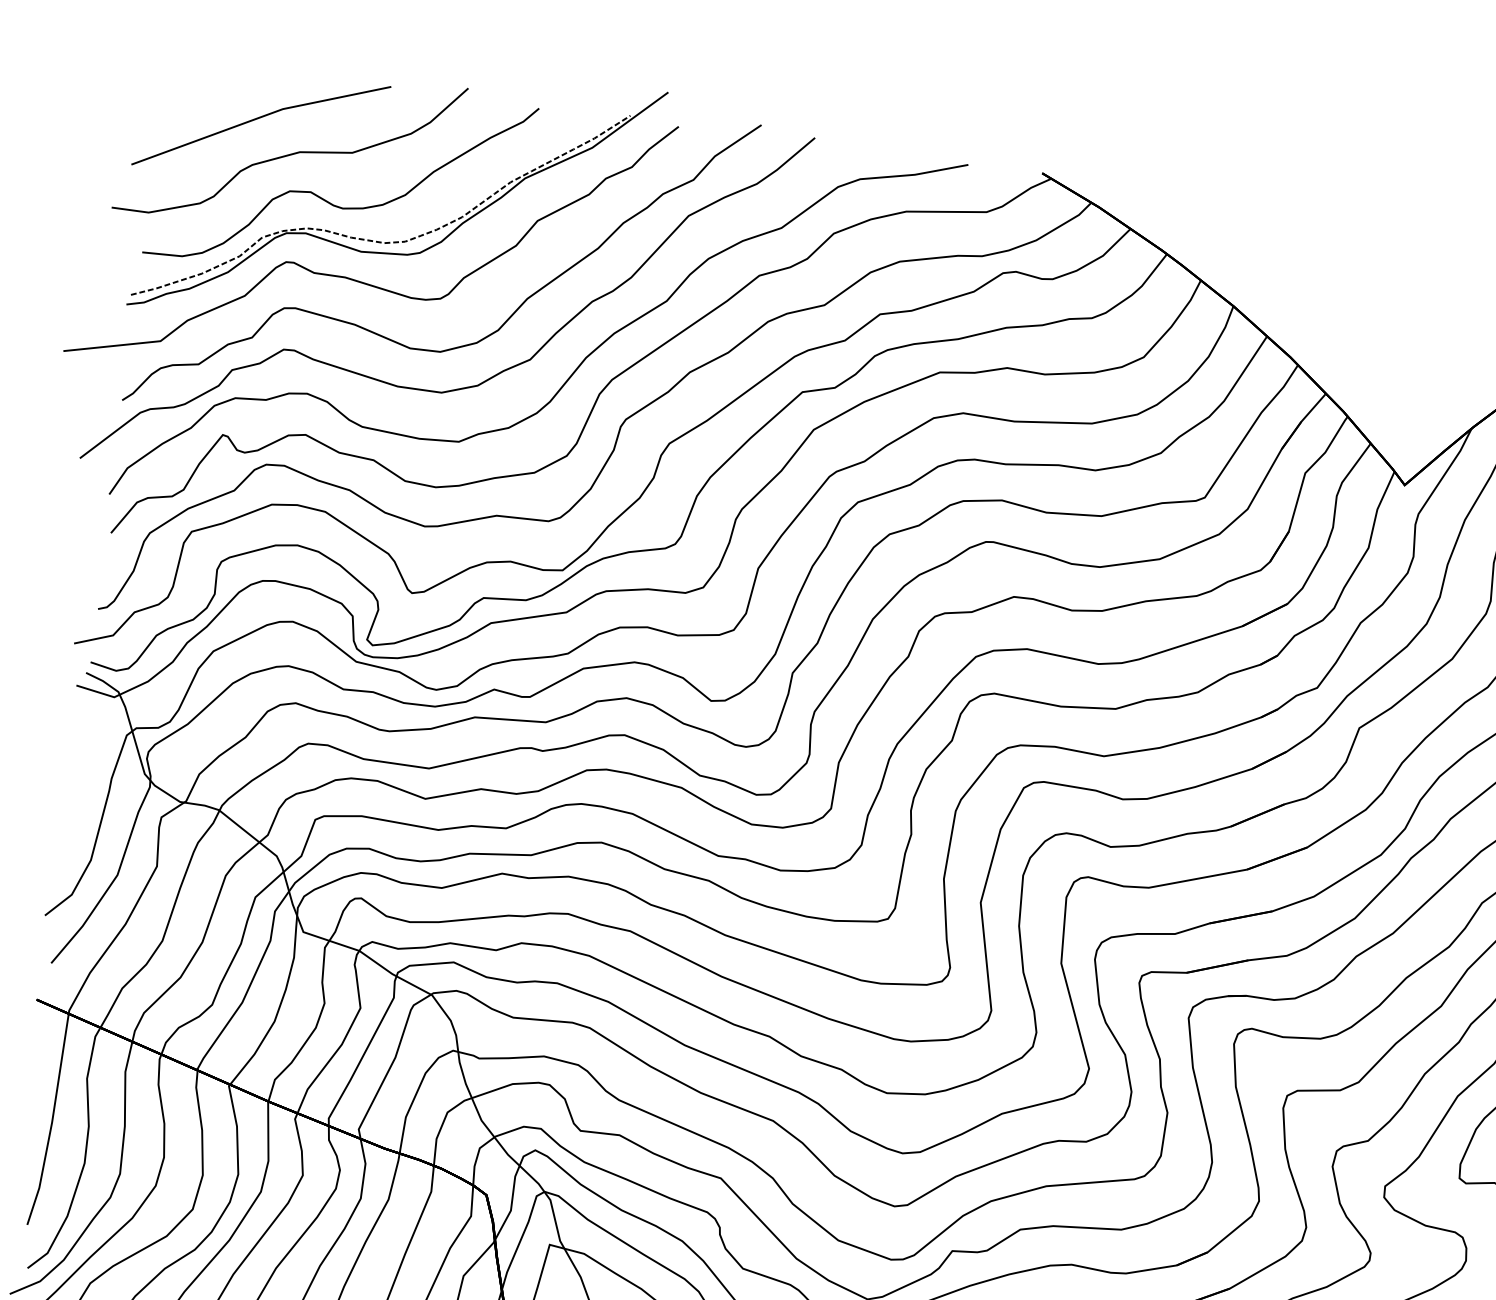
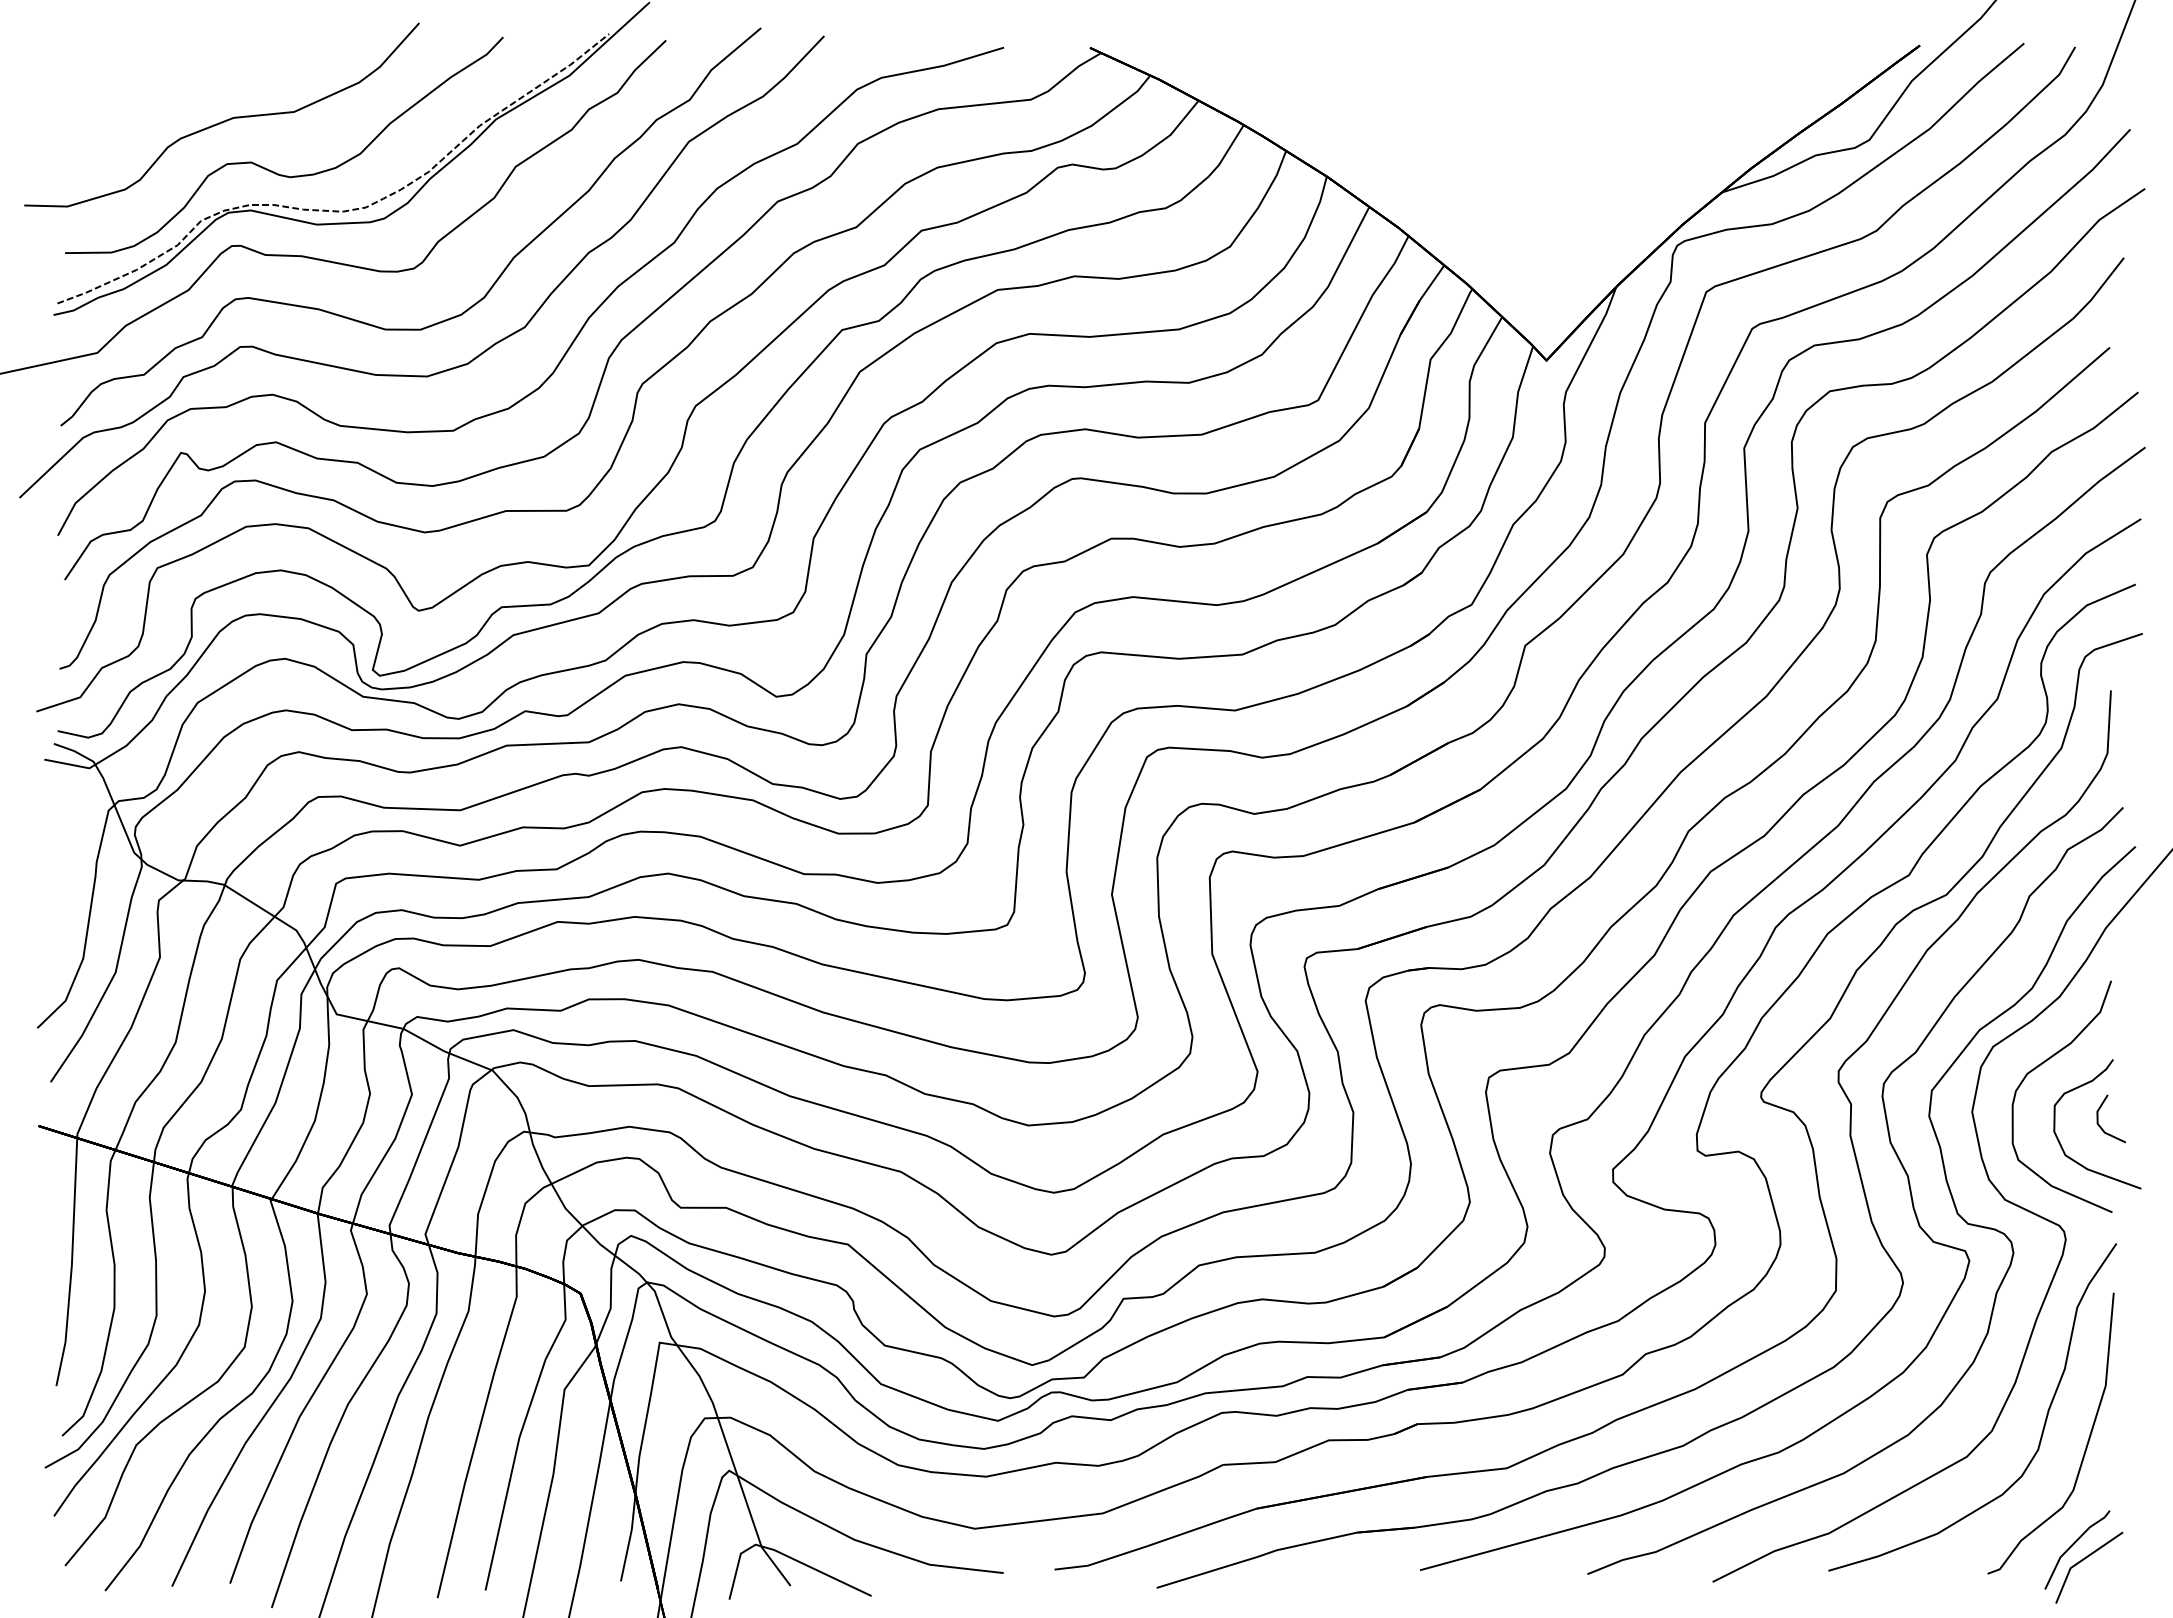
line: (258, 119) -> (181, 85), removed

